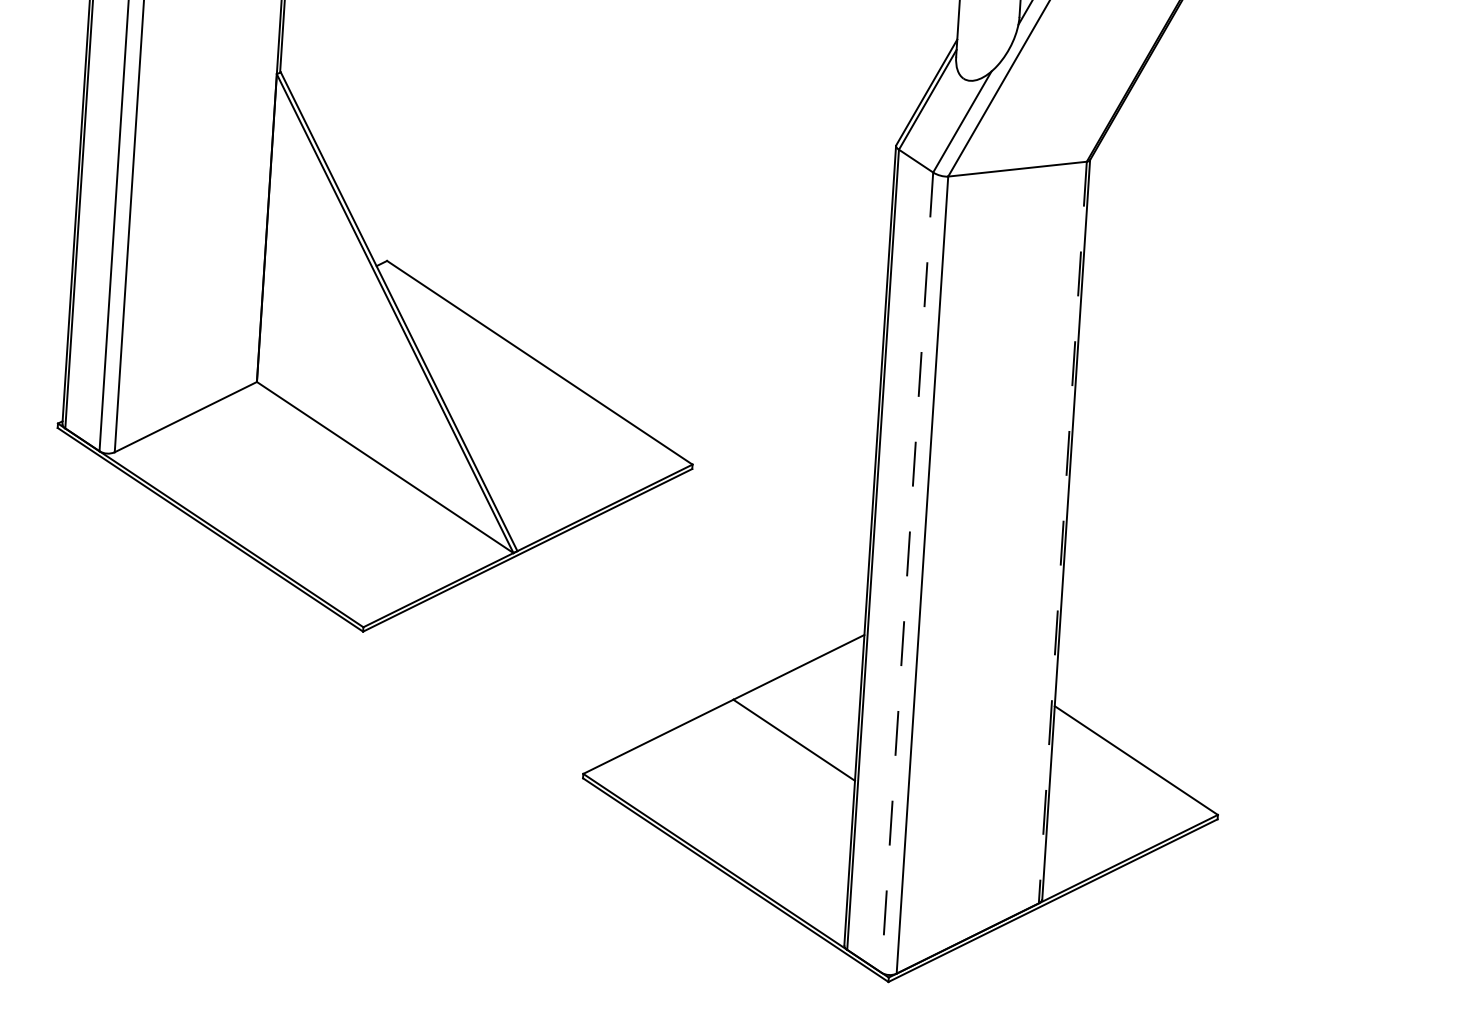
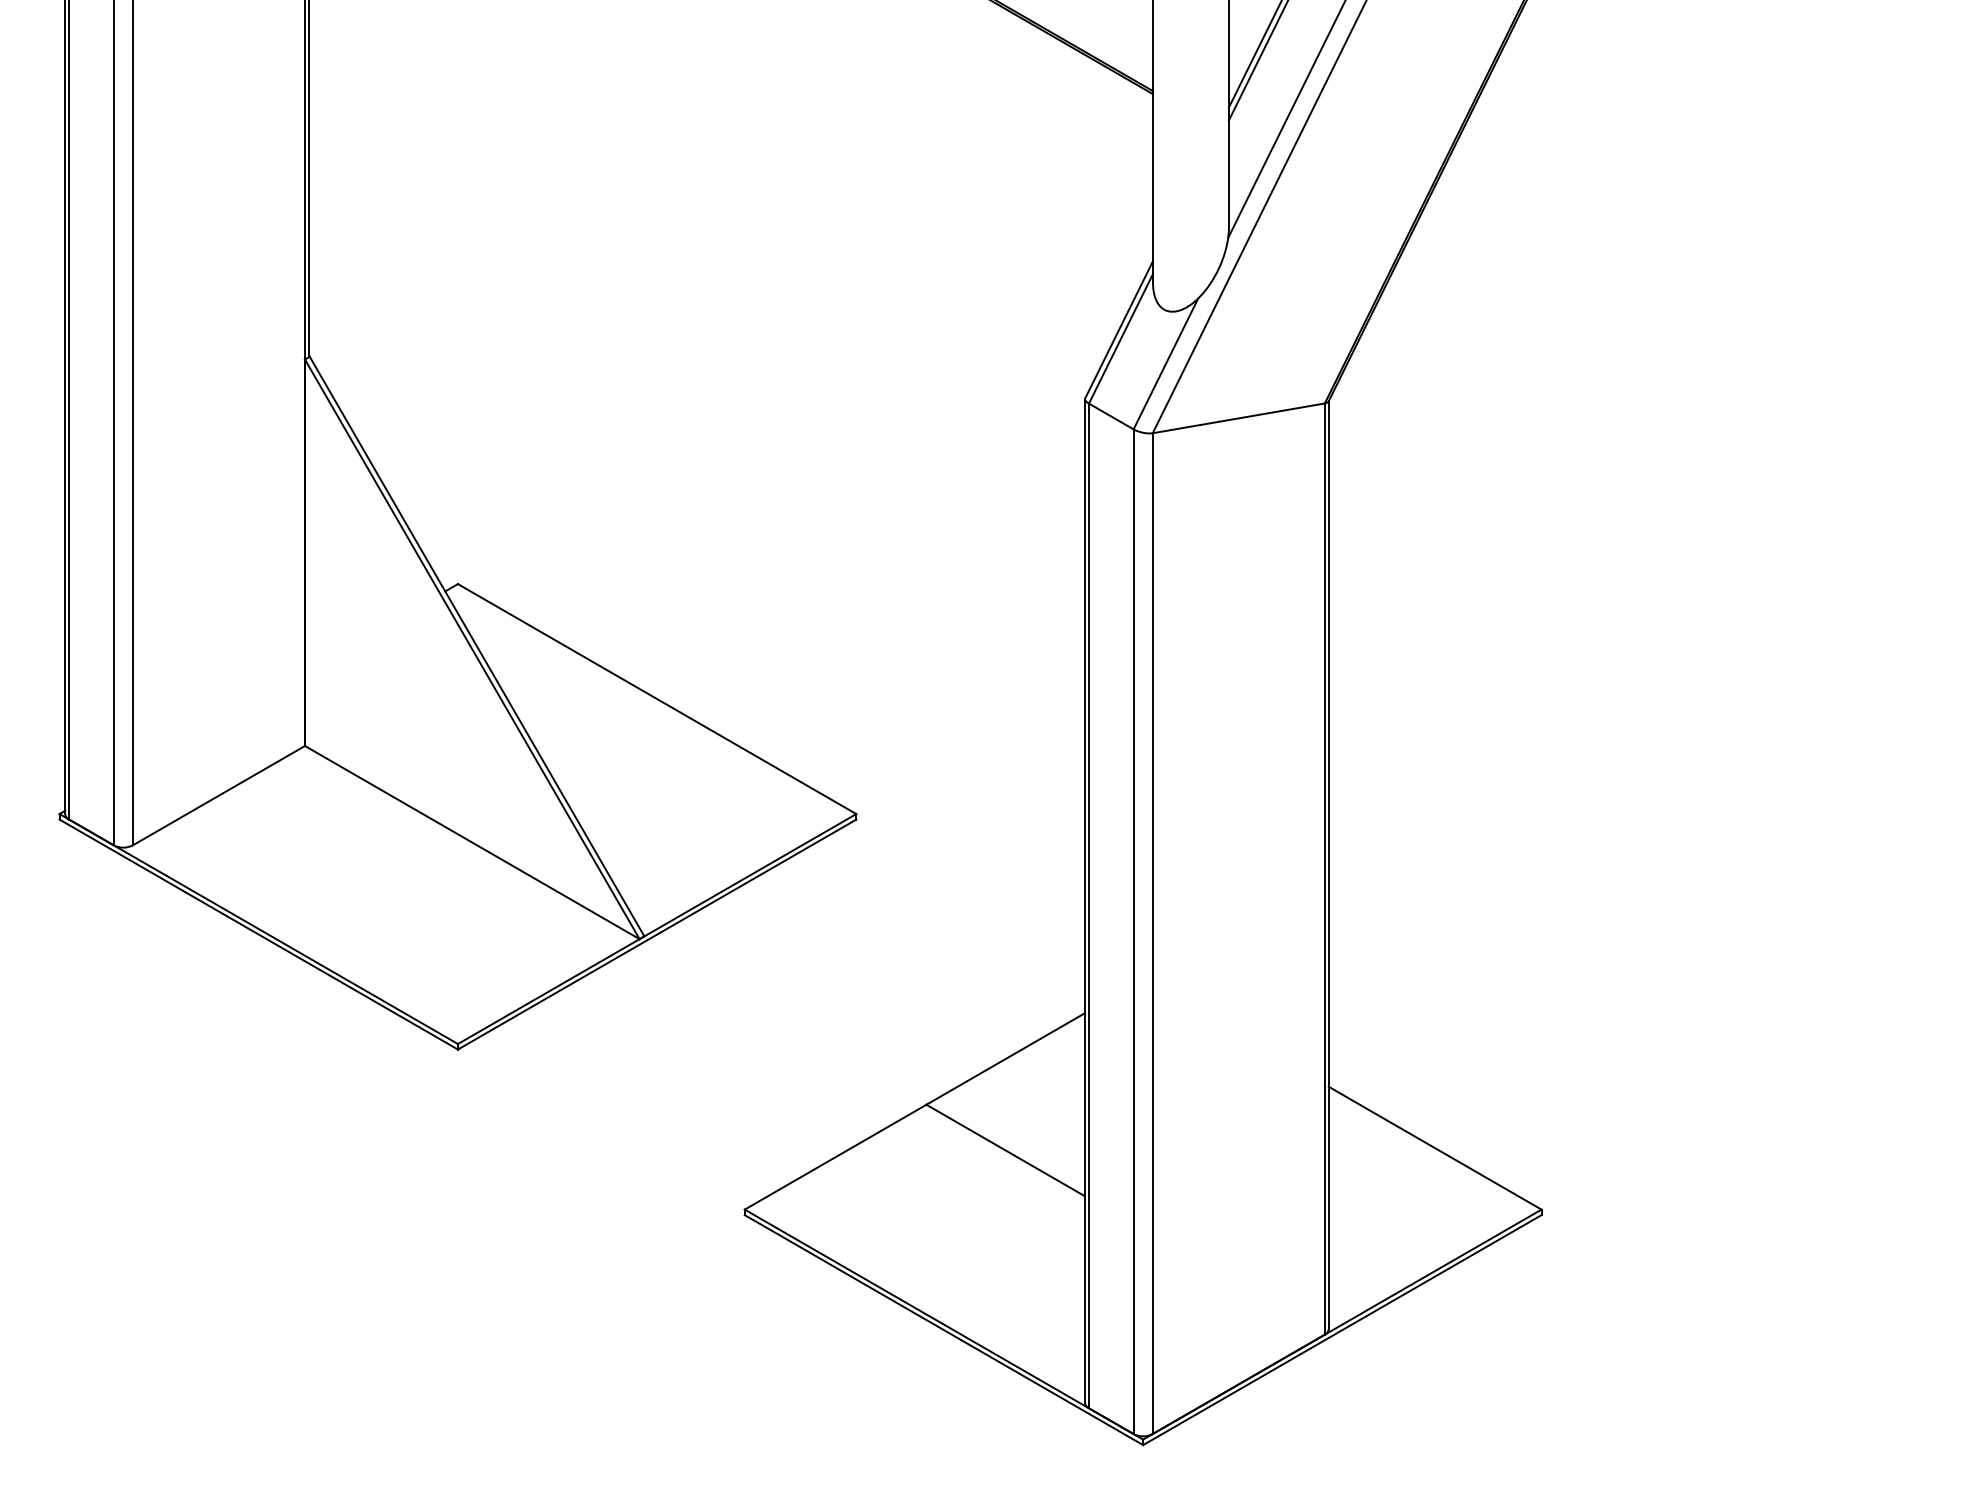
line: (1062, 532) -> (1324, 869), dashed -> solid
line: (907, 573) -> (1133, 932), dashed -> solid

